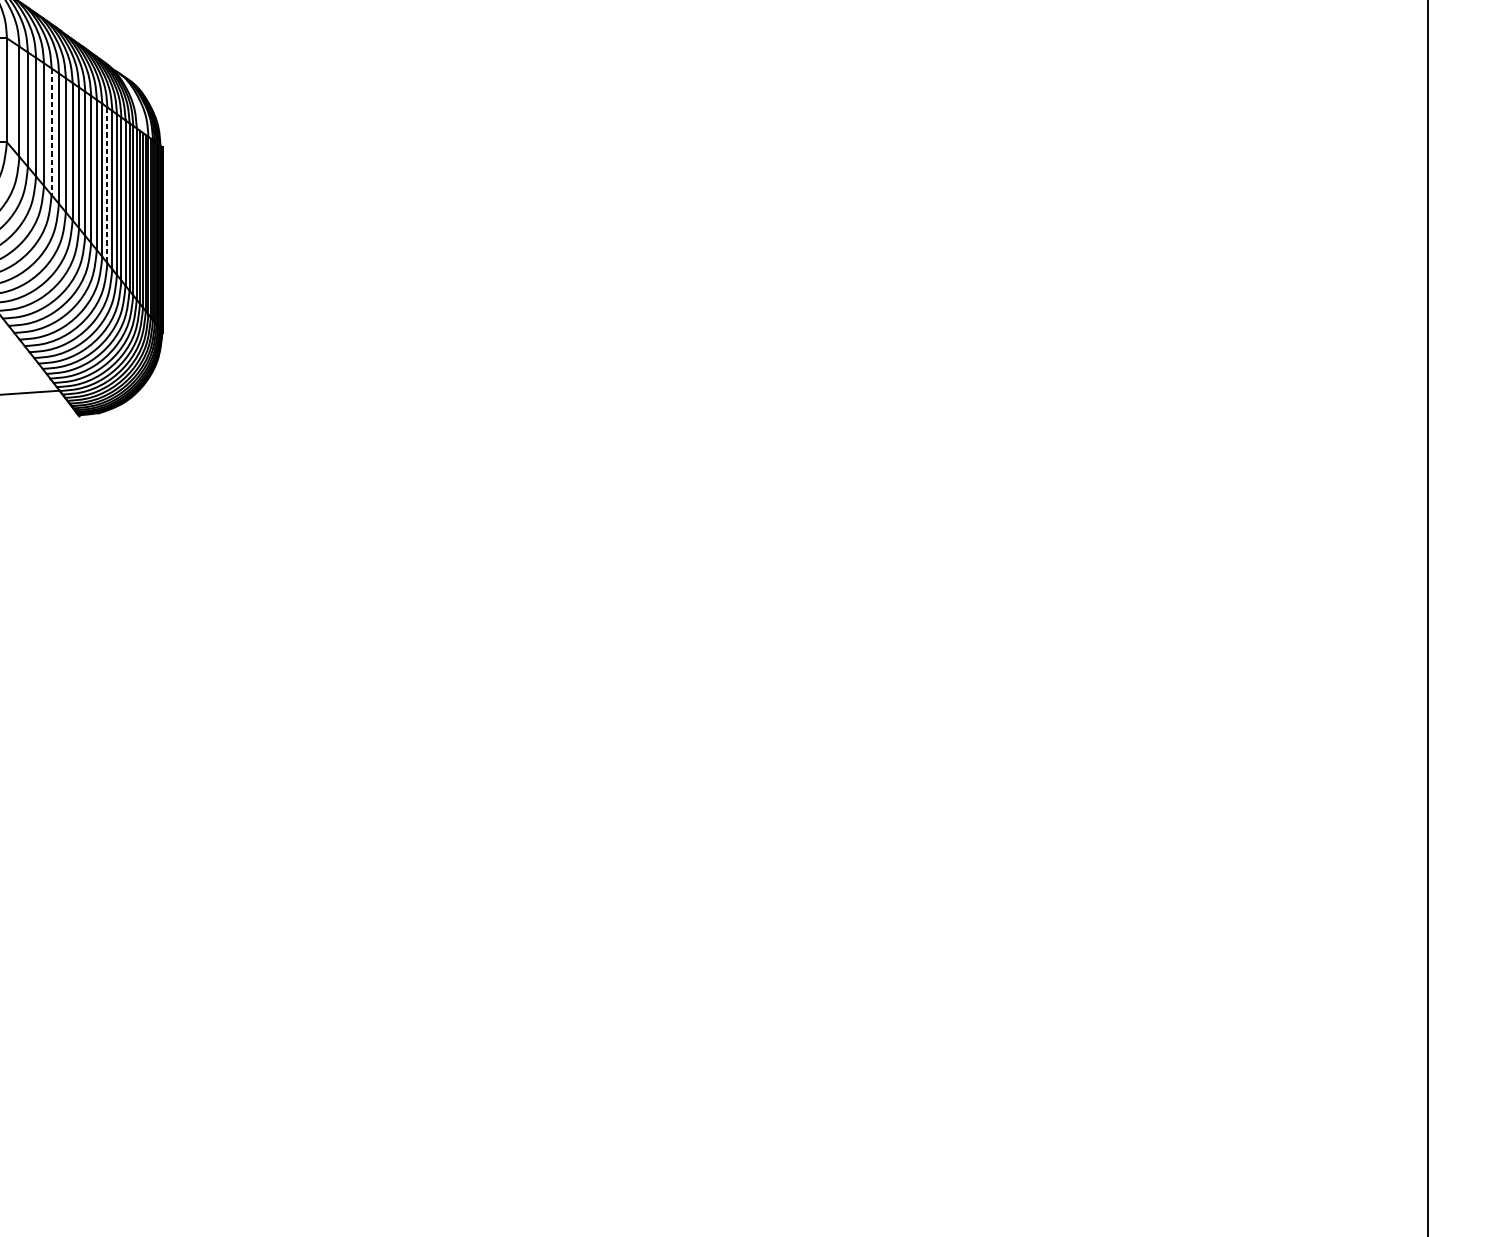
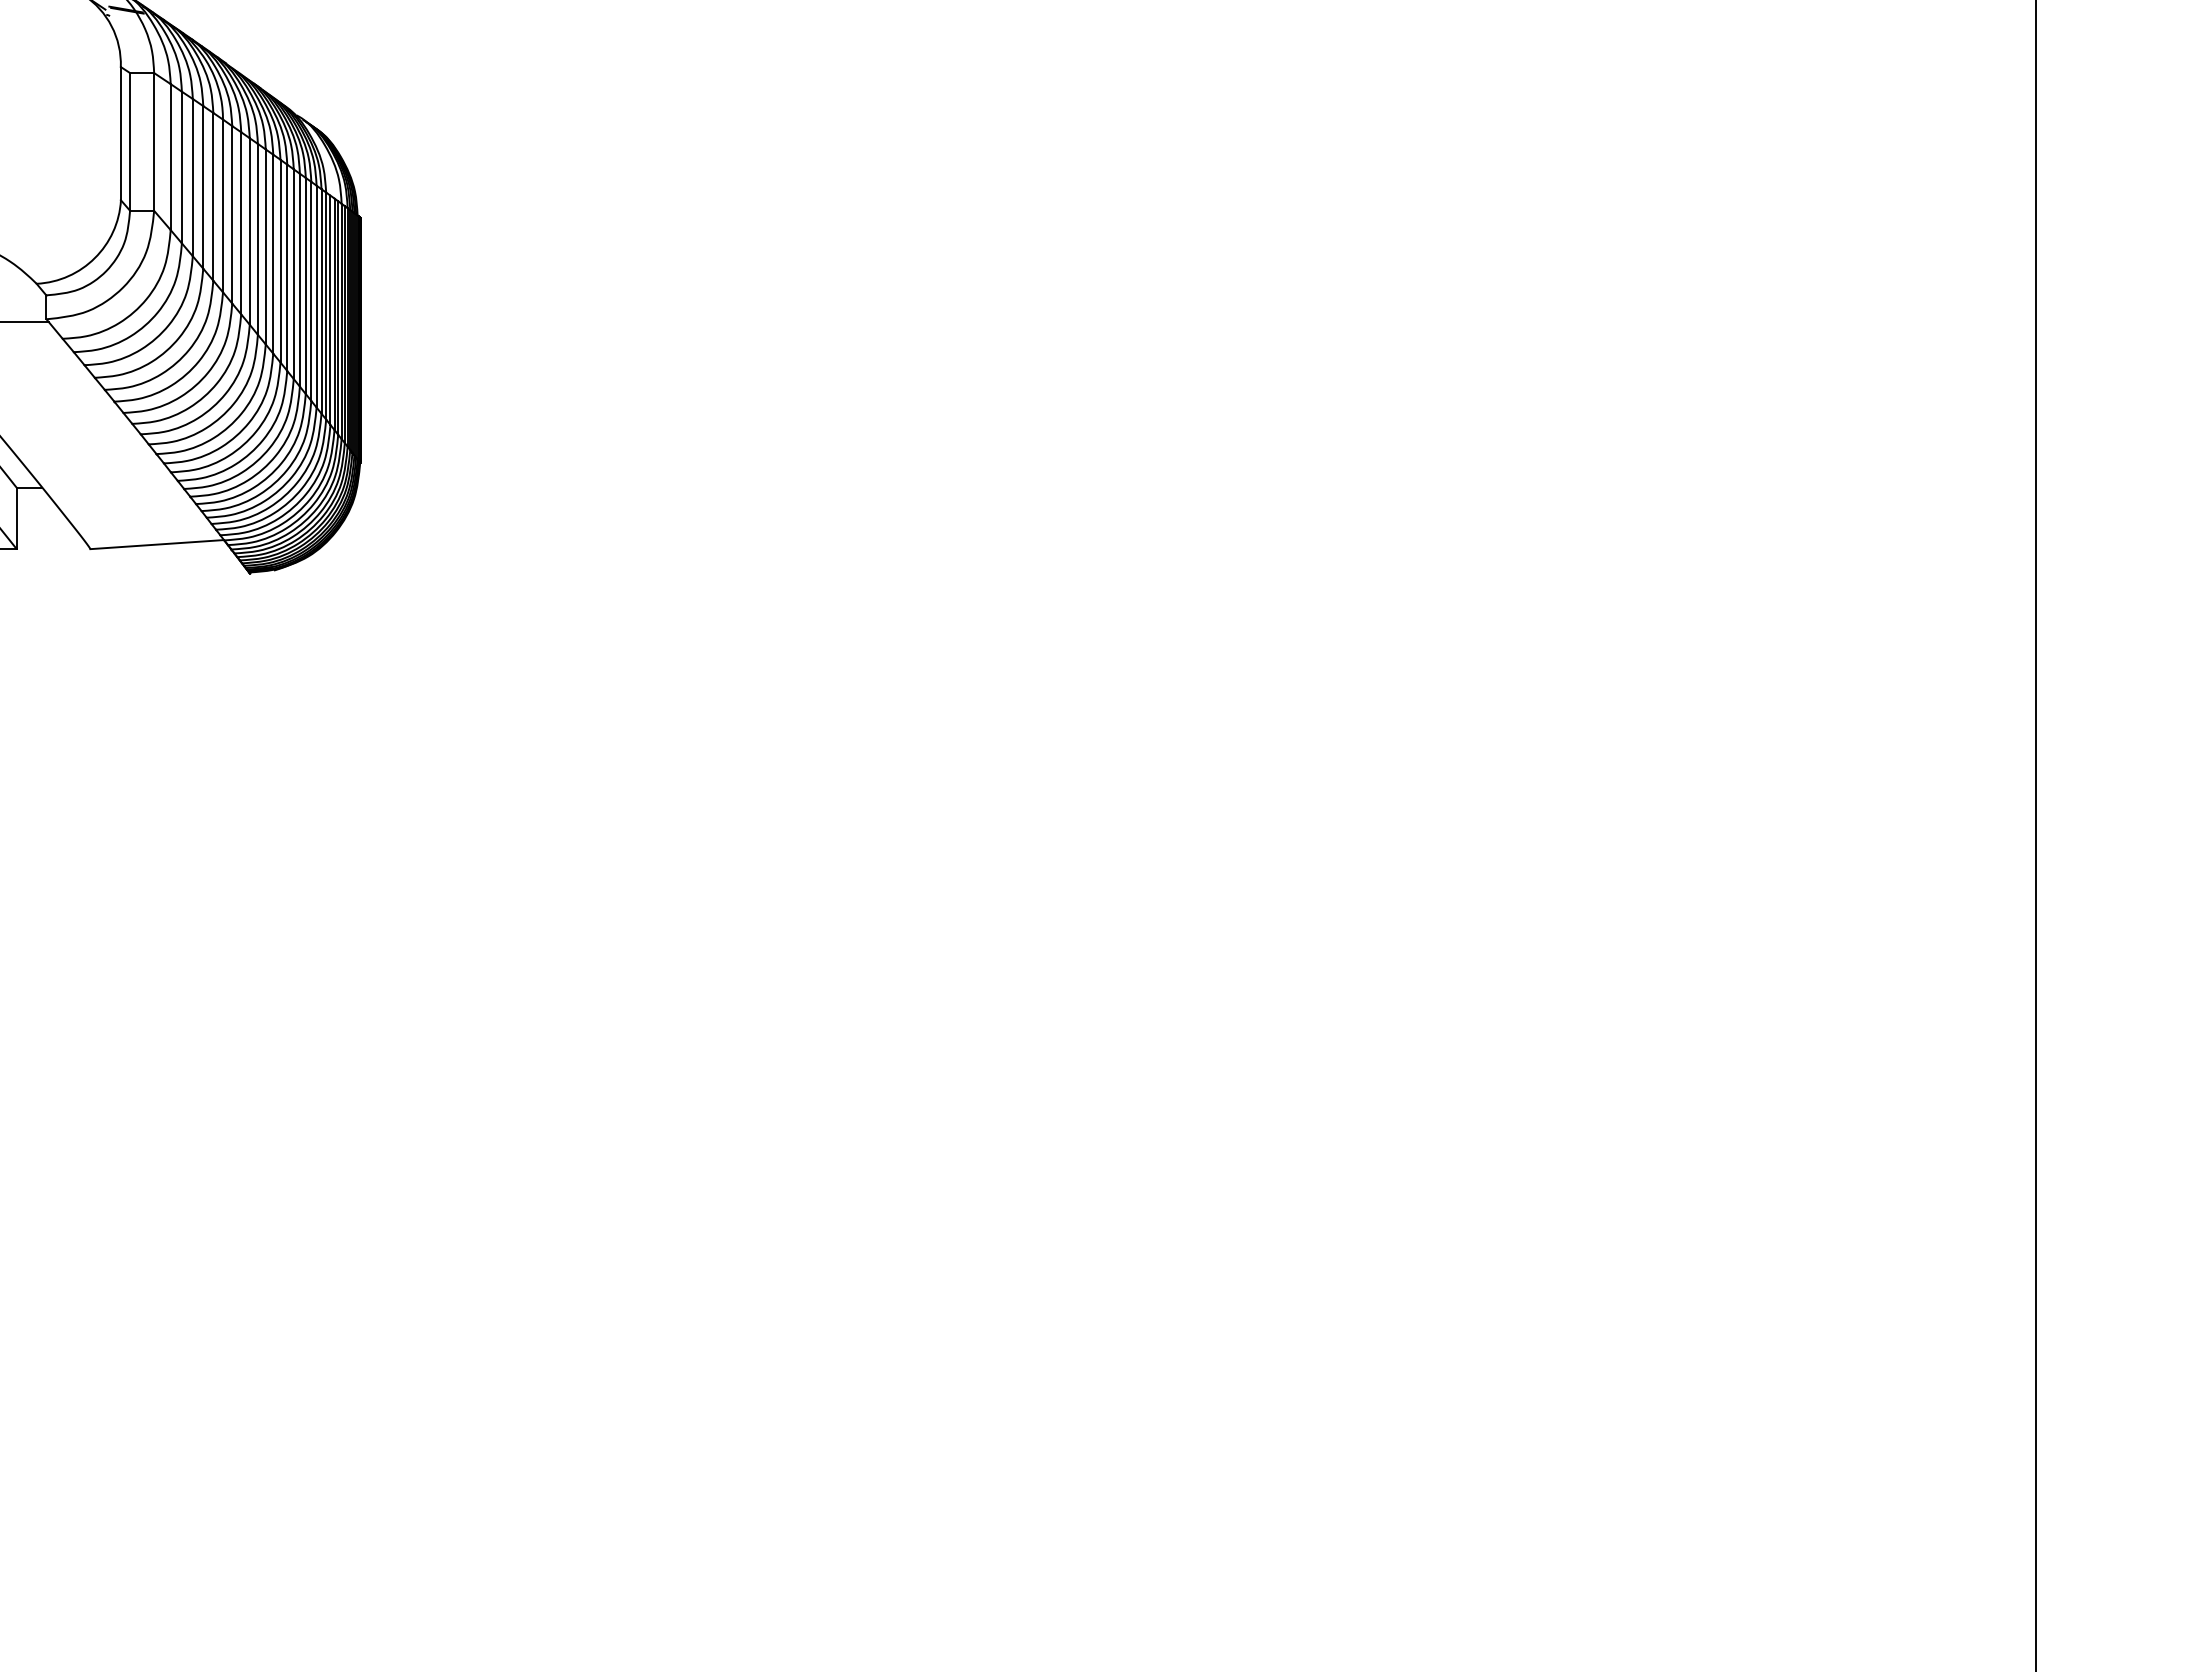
line: (51, 131) -> (213, 196), dashed -> solid
line: (107, 185) -> (287, 268), dashed -> solid

